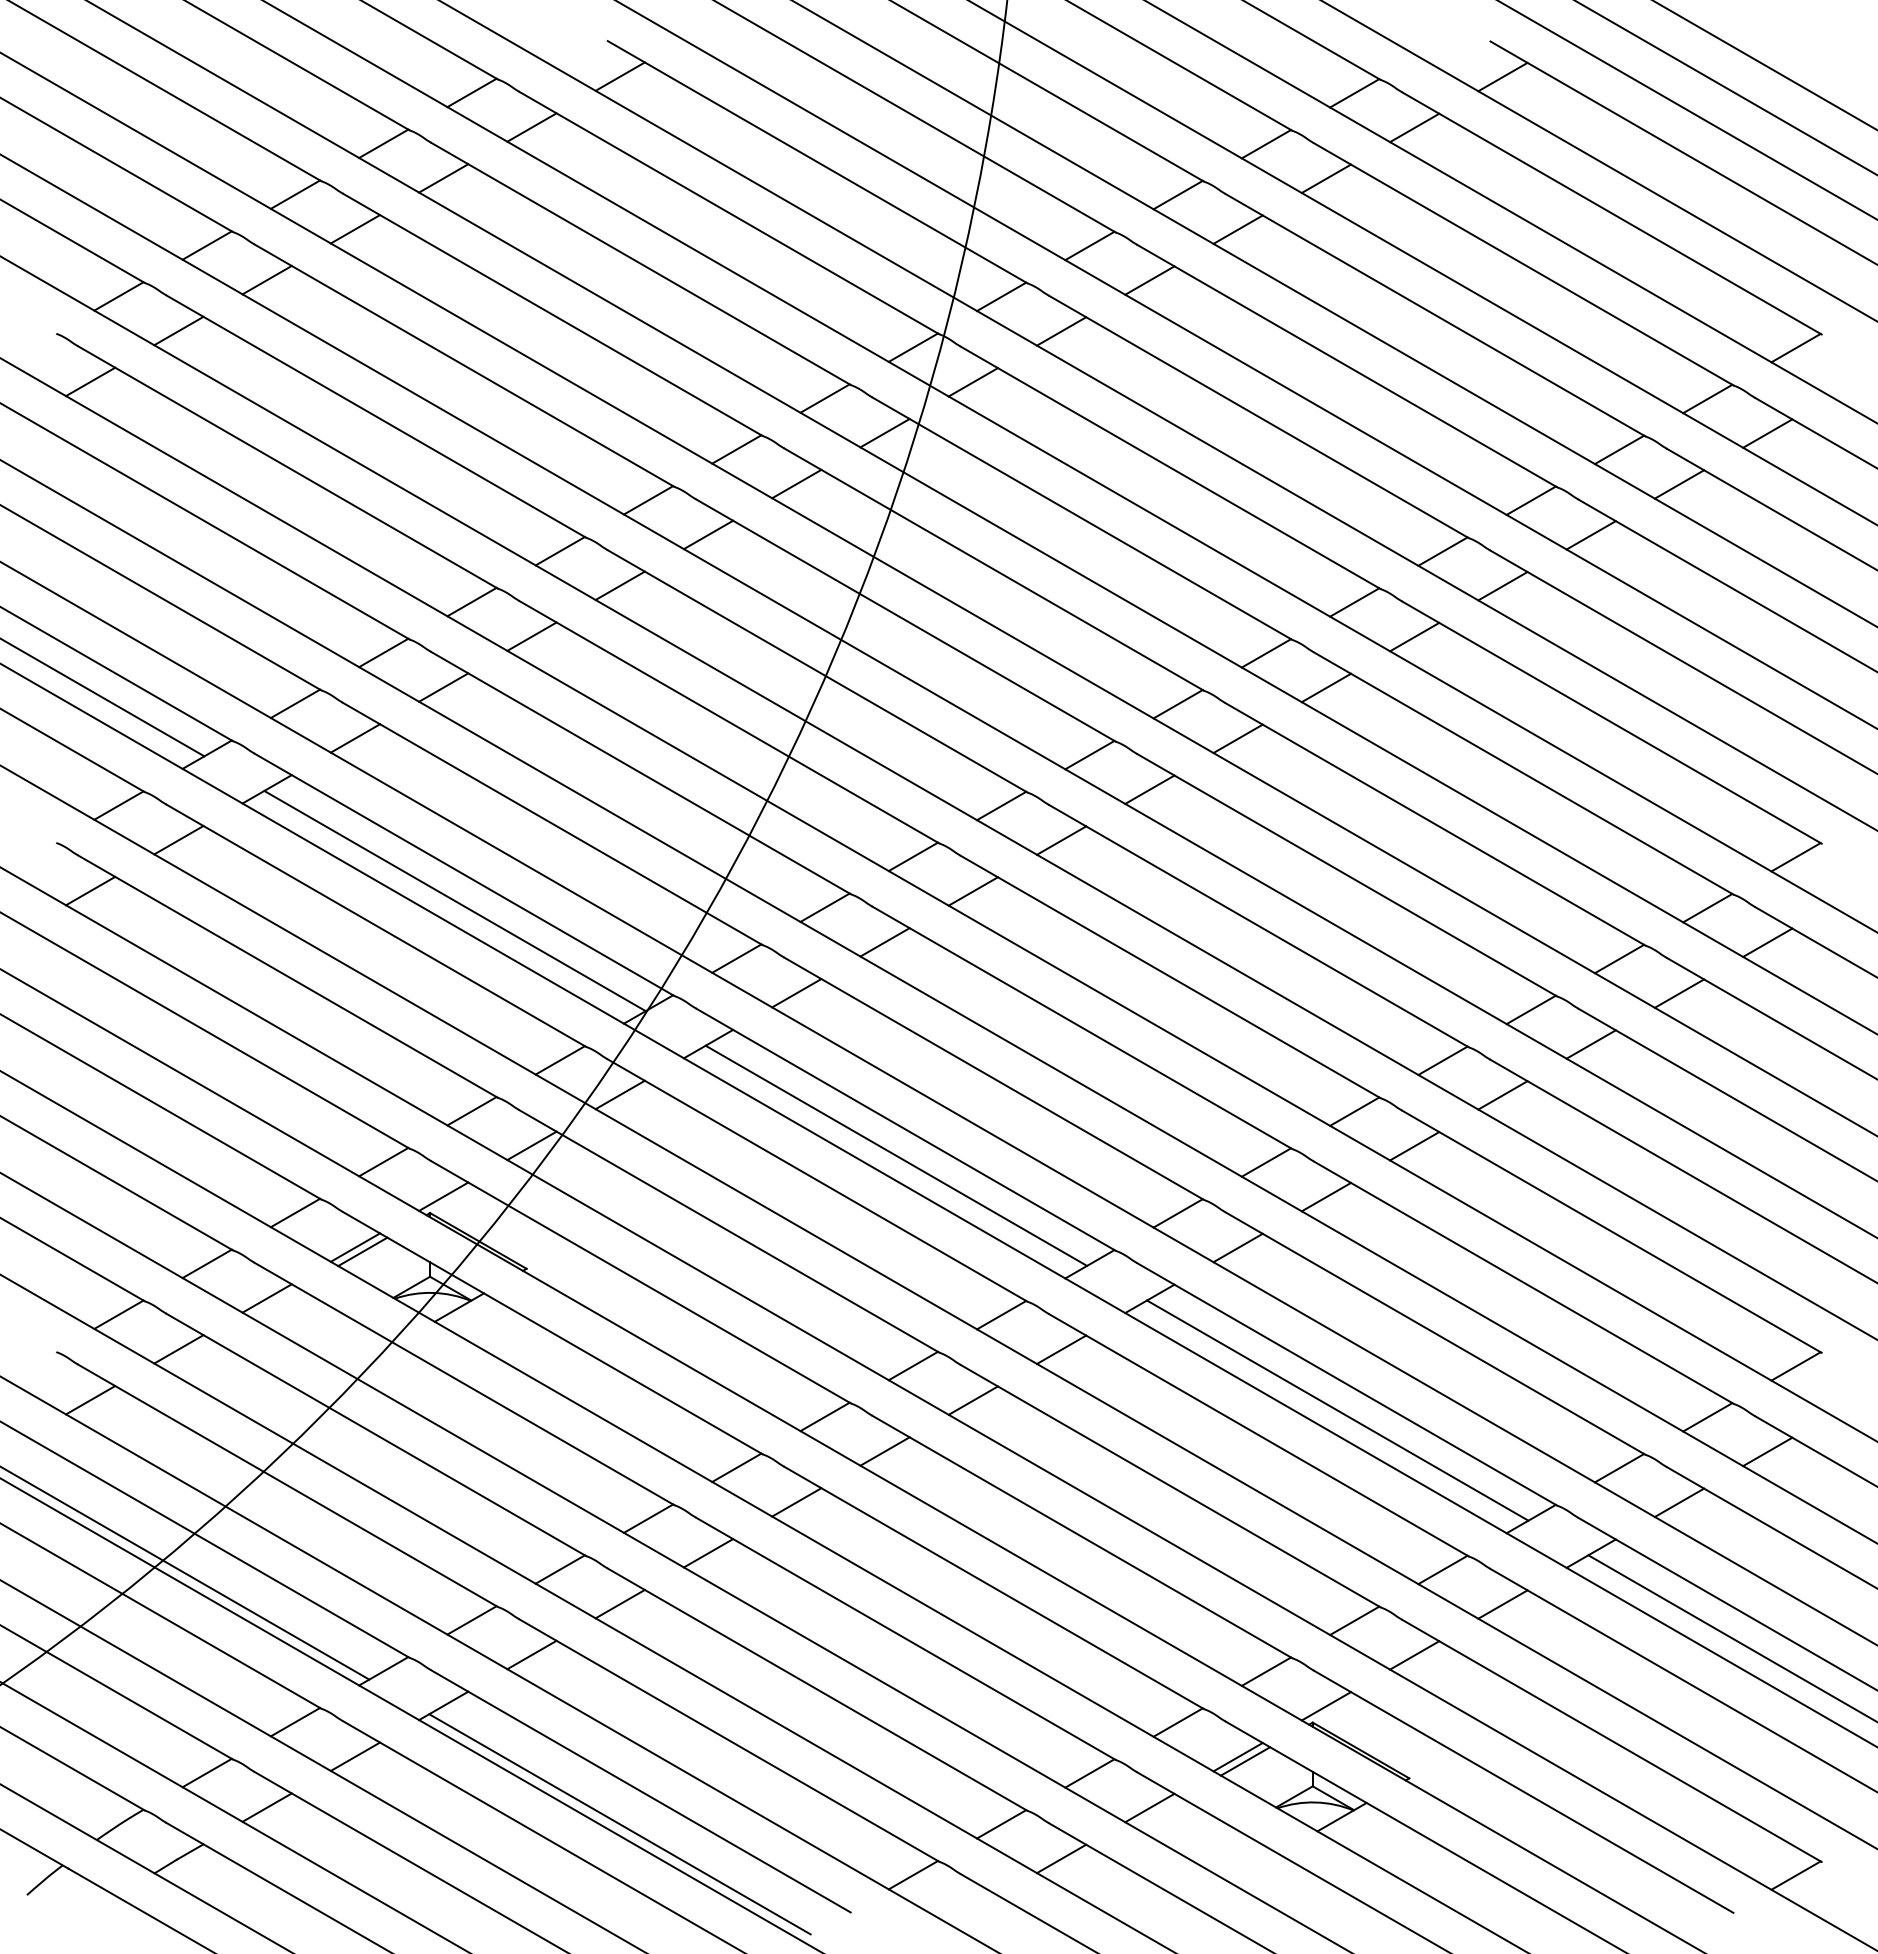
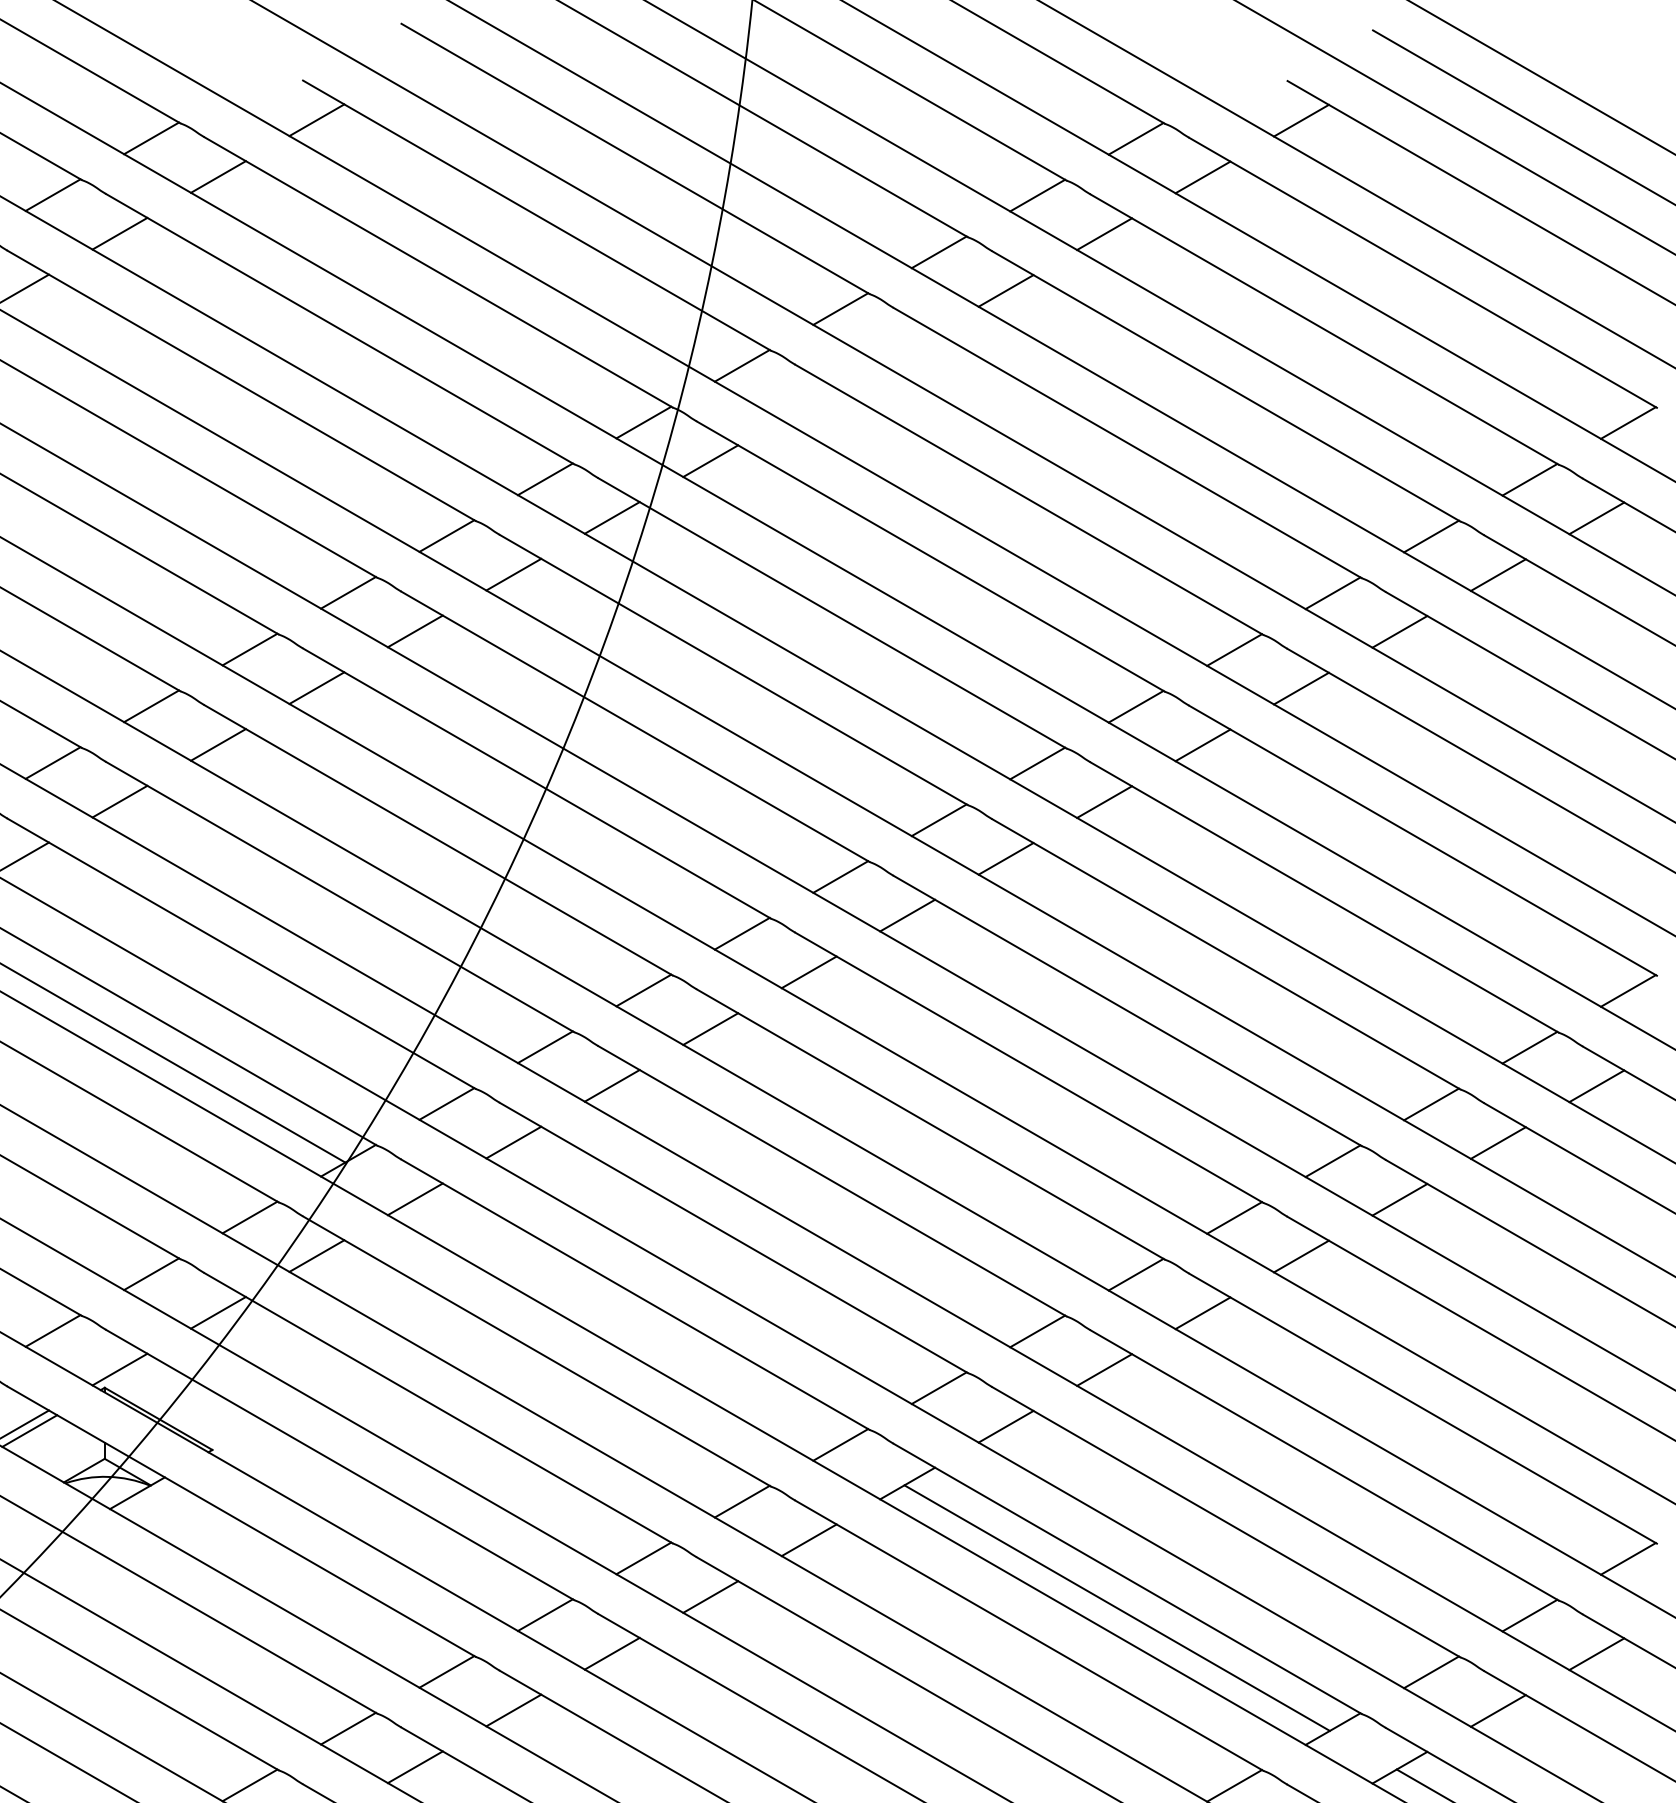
line: (1149, 280) -> (907, 347), removed
line: (1061, 331) -> (809, 404), removed
line: (896, 1155) -> (625, 1323), removed

